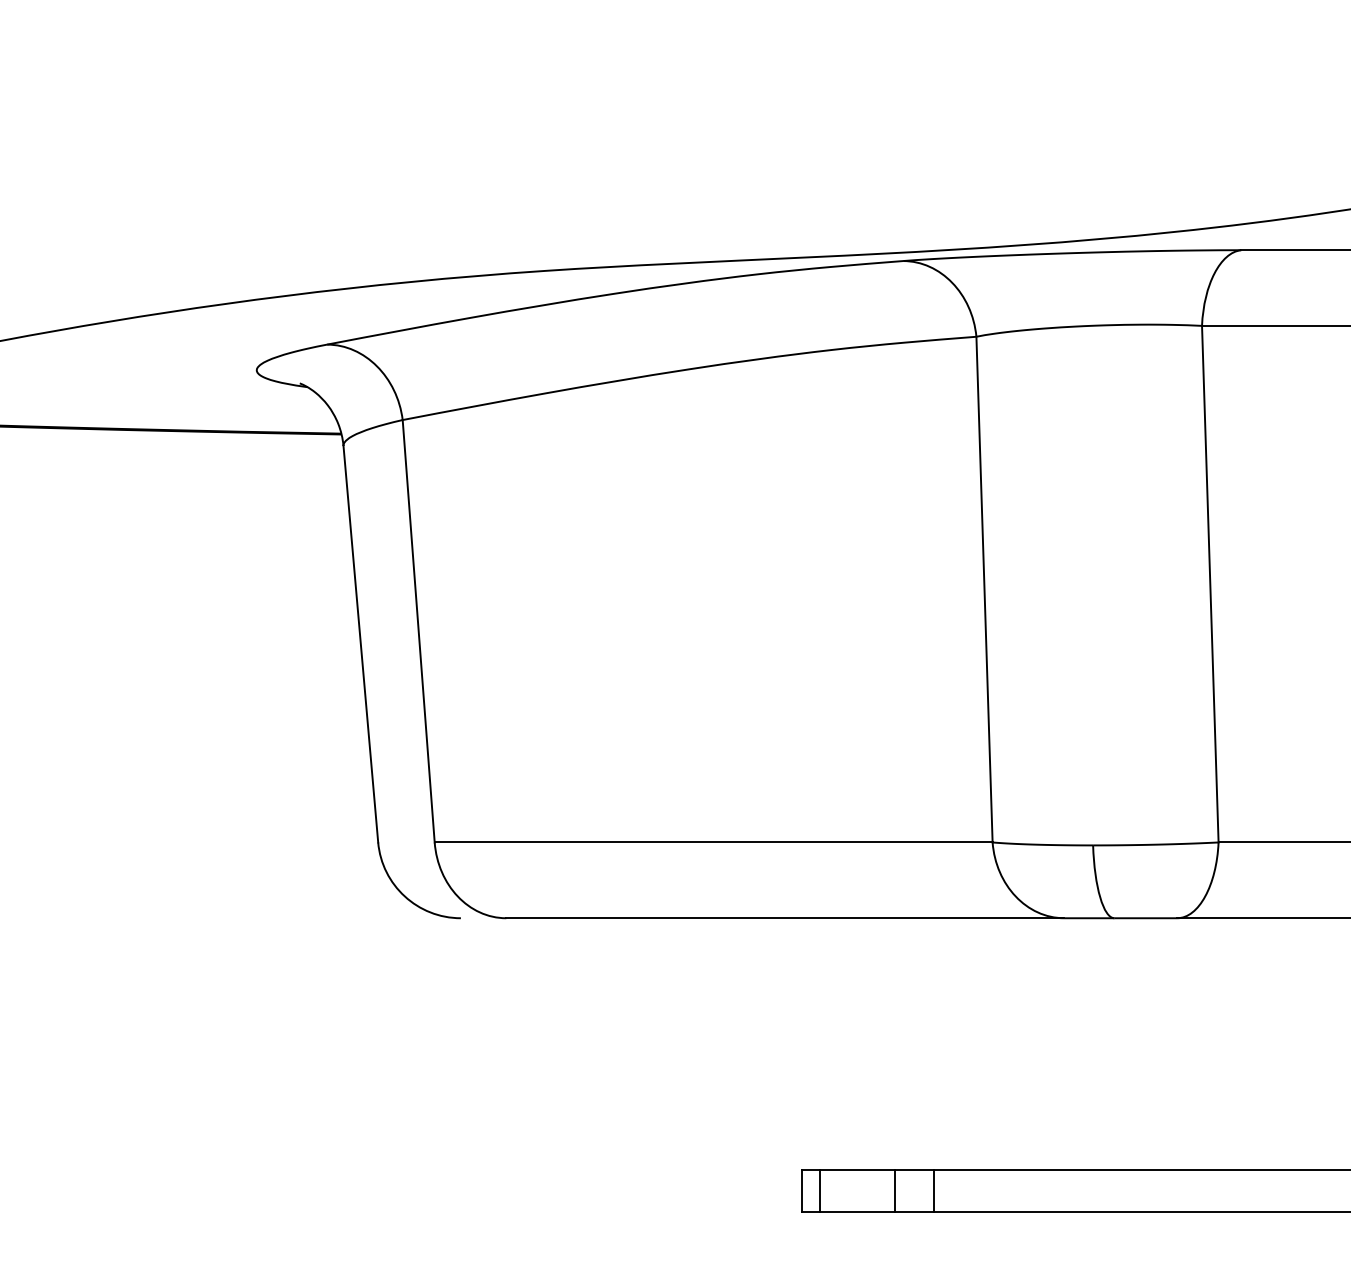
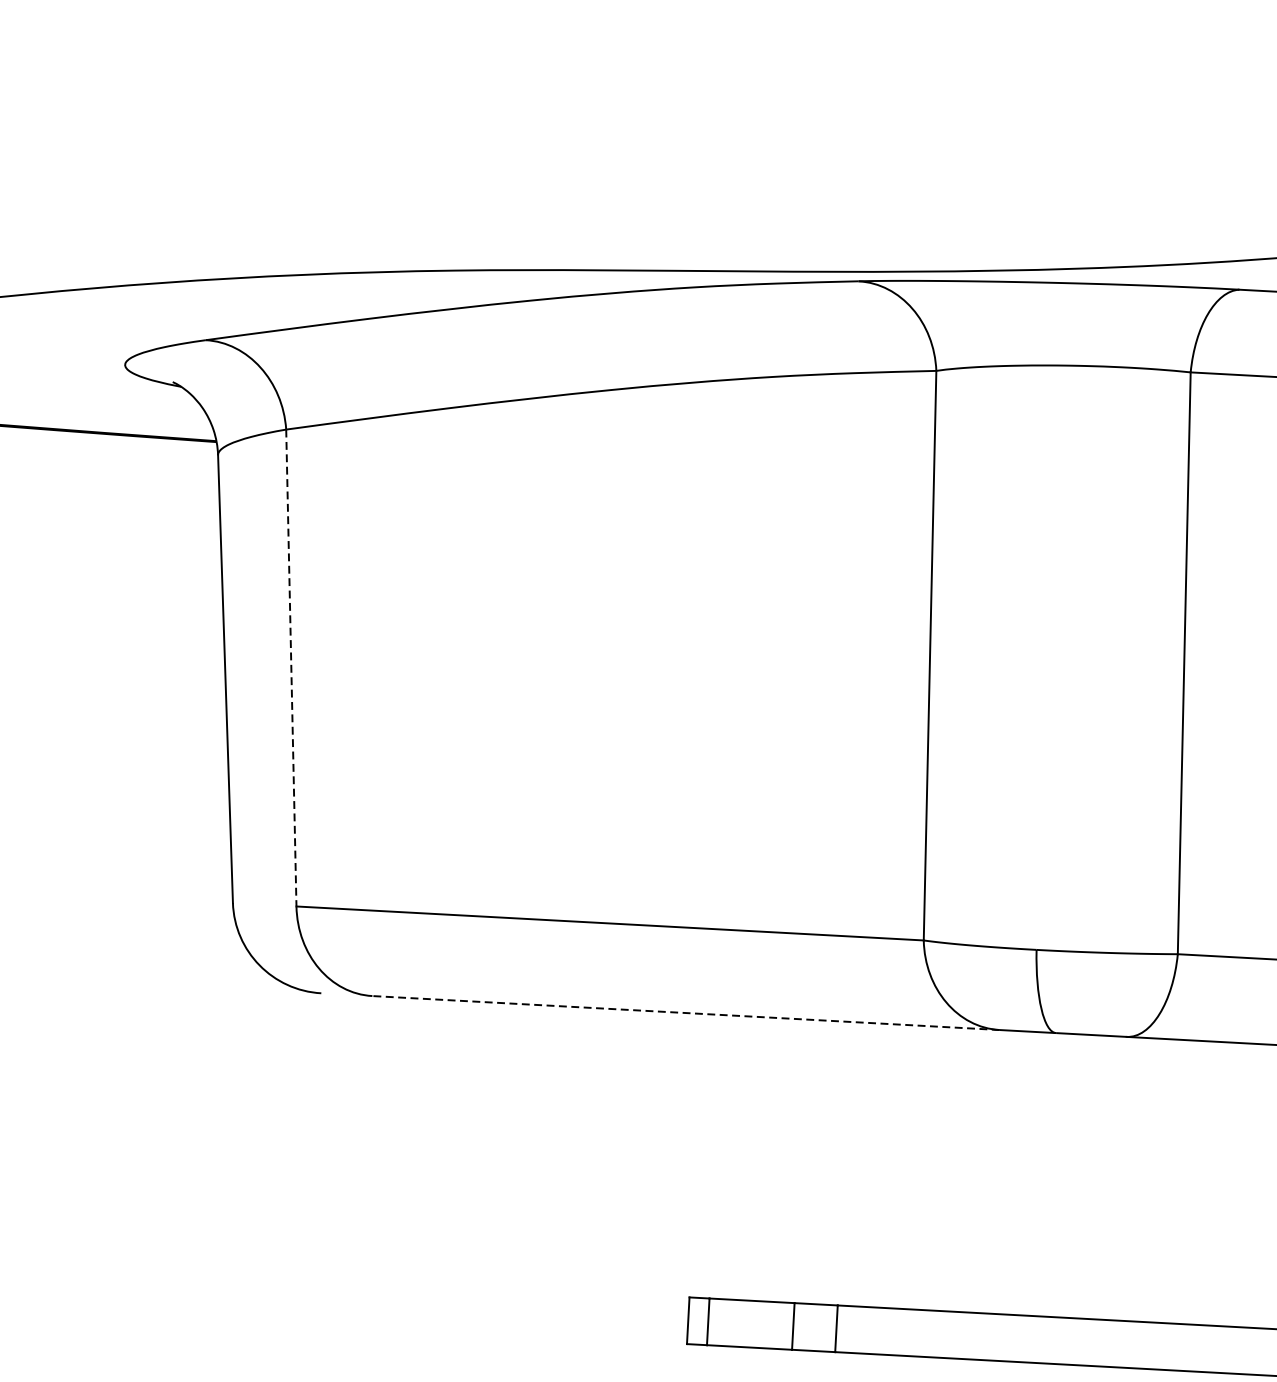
line: (418, 631) -> (291, 668), solid -> dashed
line: (785, 918) -> (686, 1013), solid -> dashed

